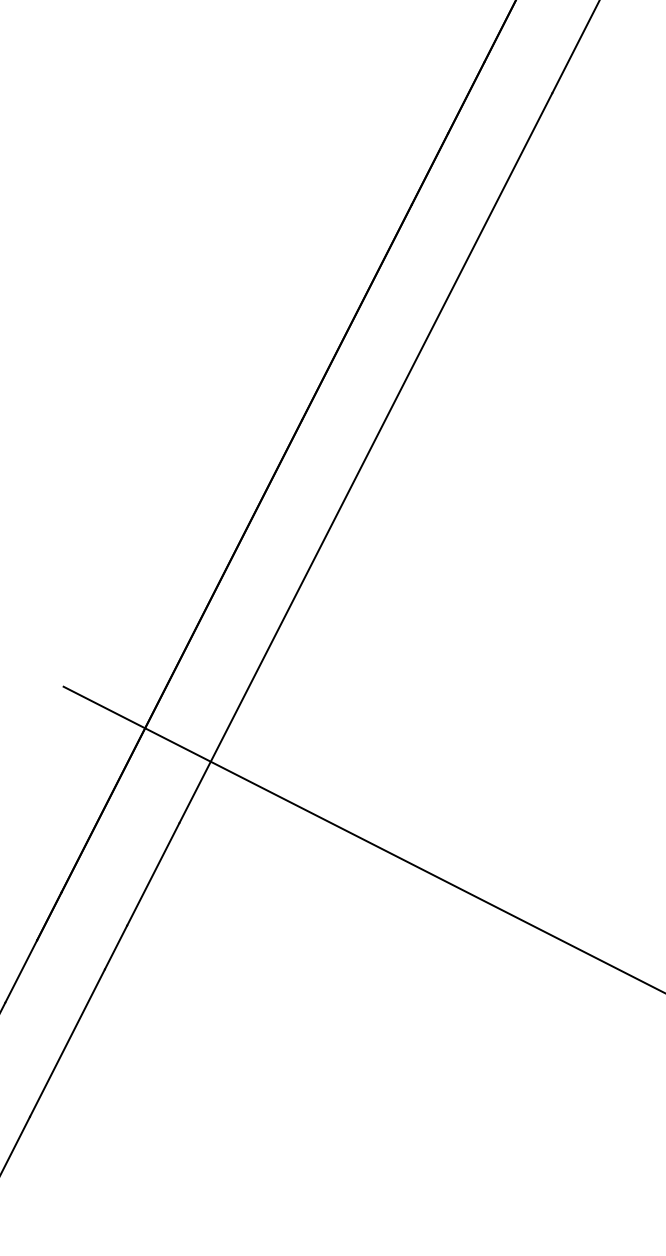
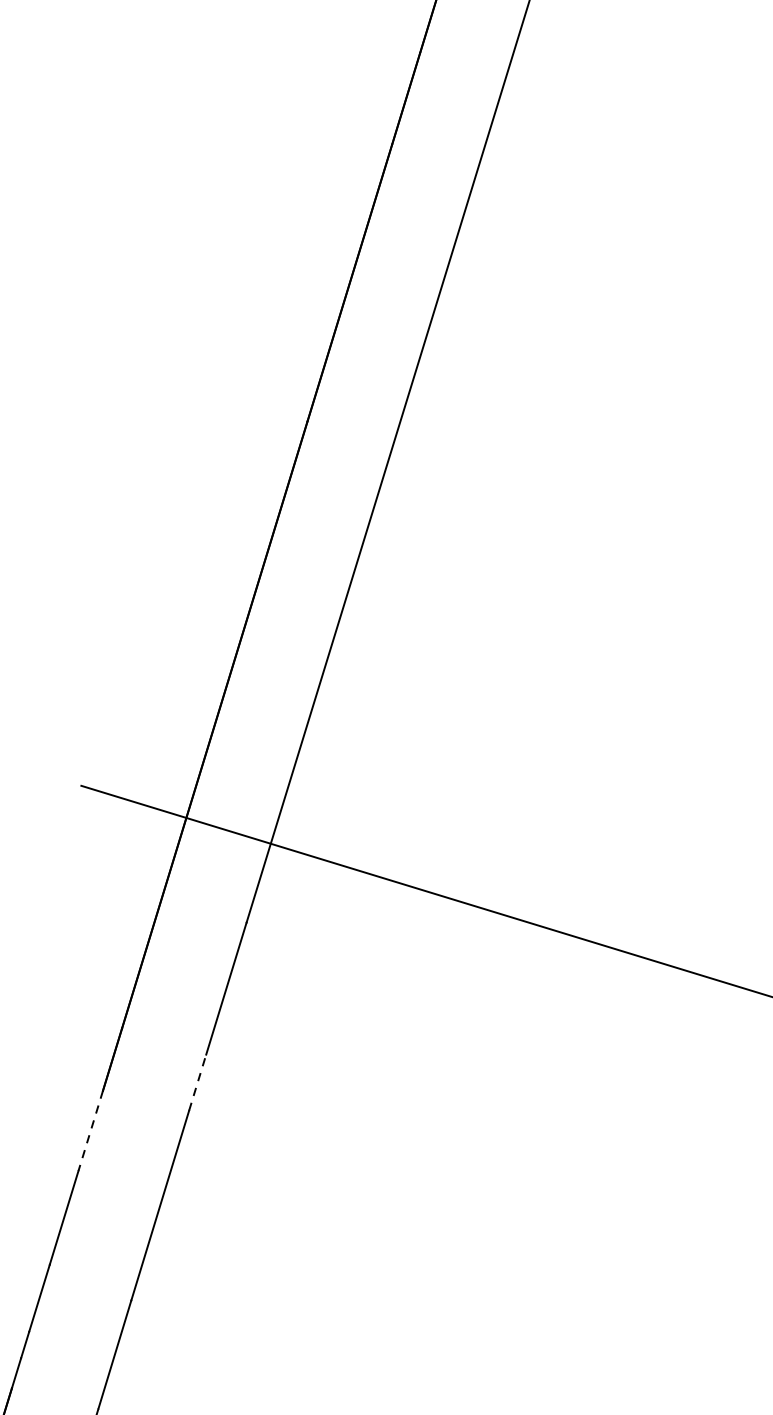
line: (116, 947) -> (198, 1082), solid -> dashed
line: (21, 972) -> (91, 1131), solid -> dashed

